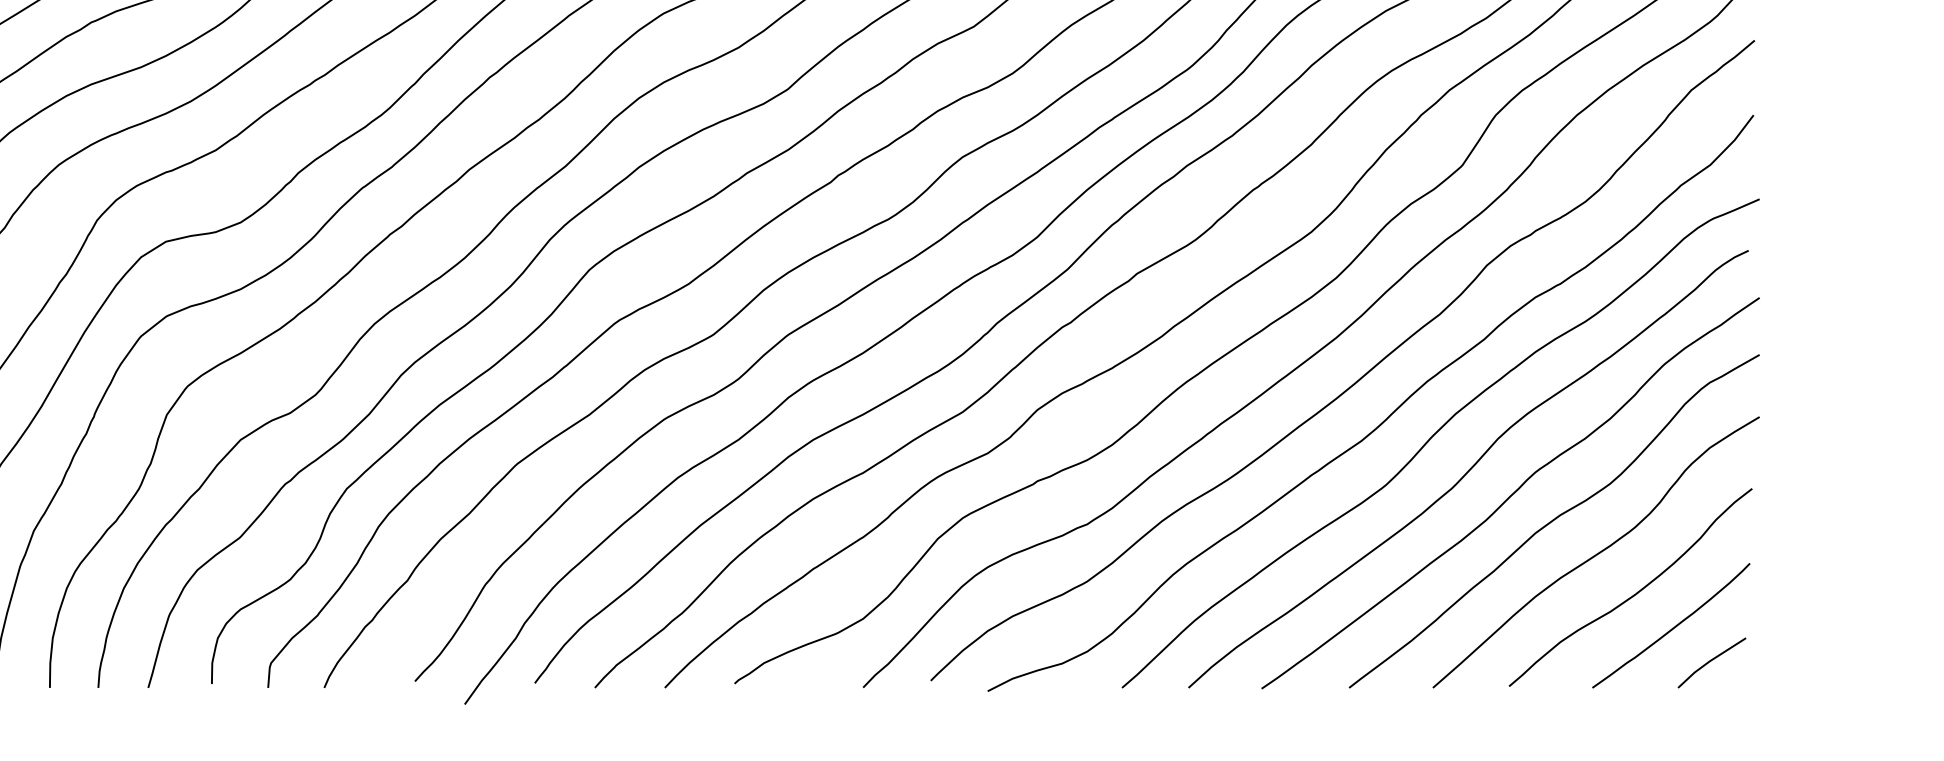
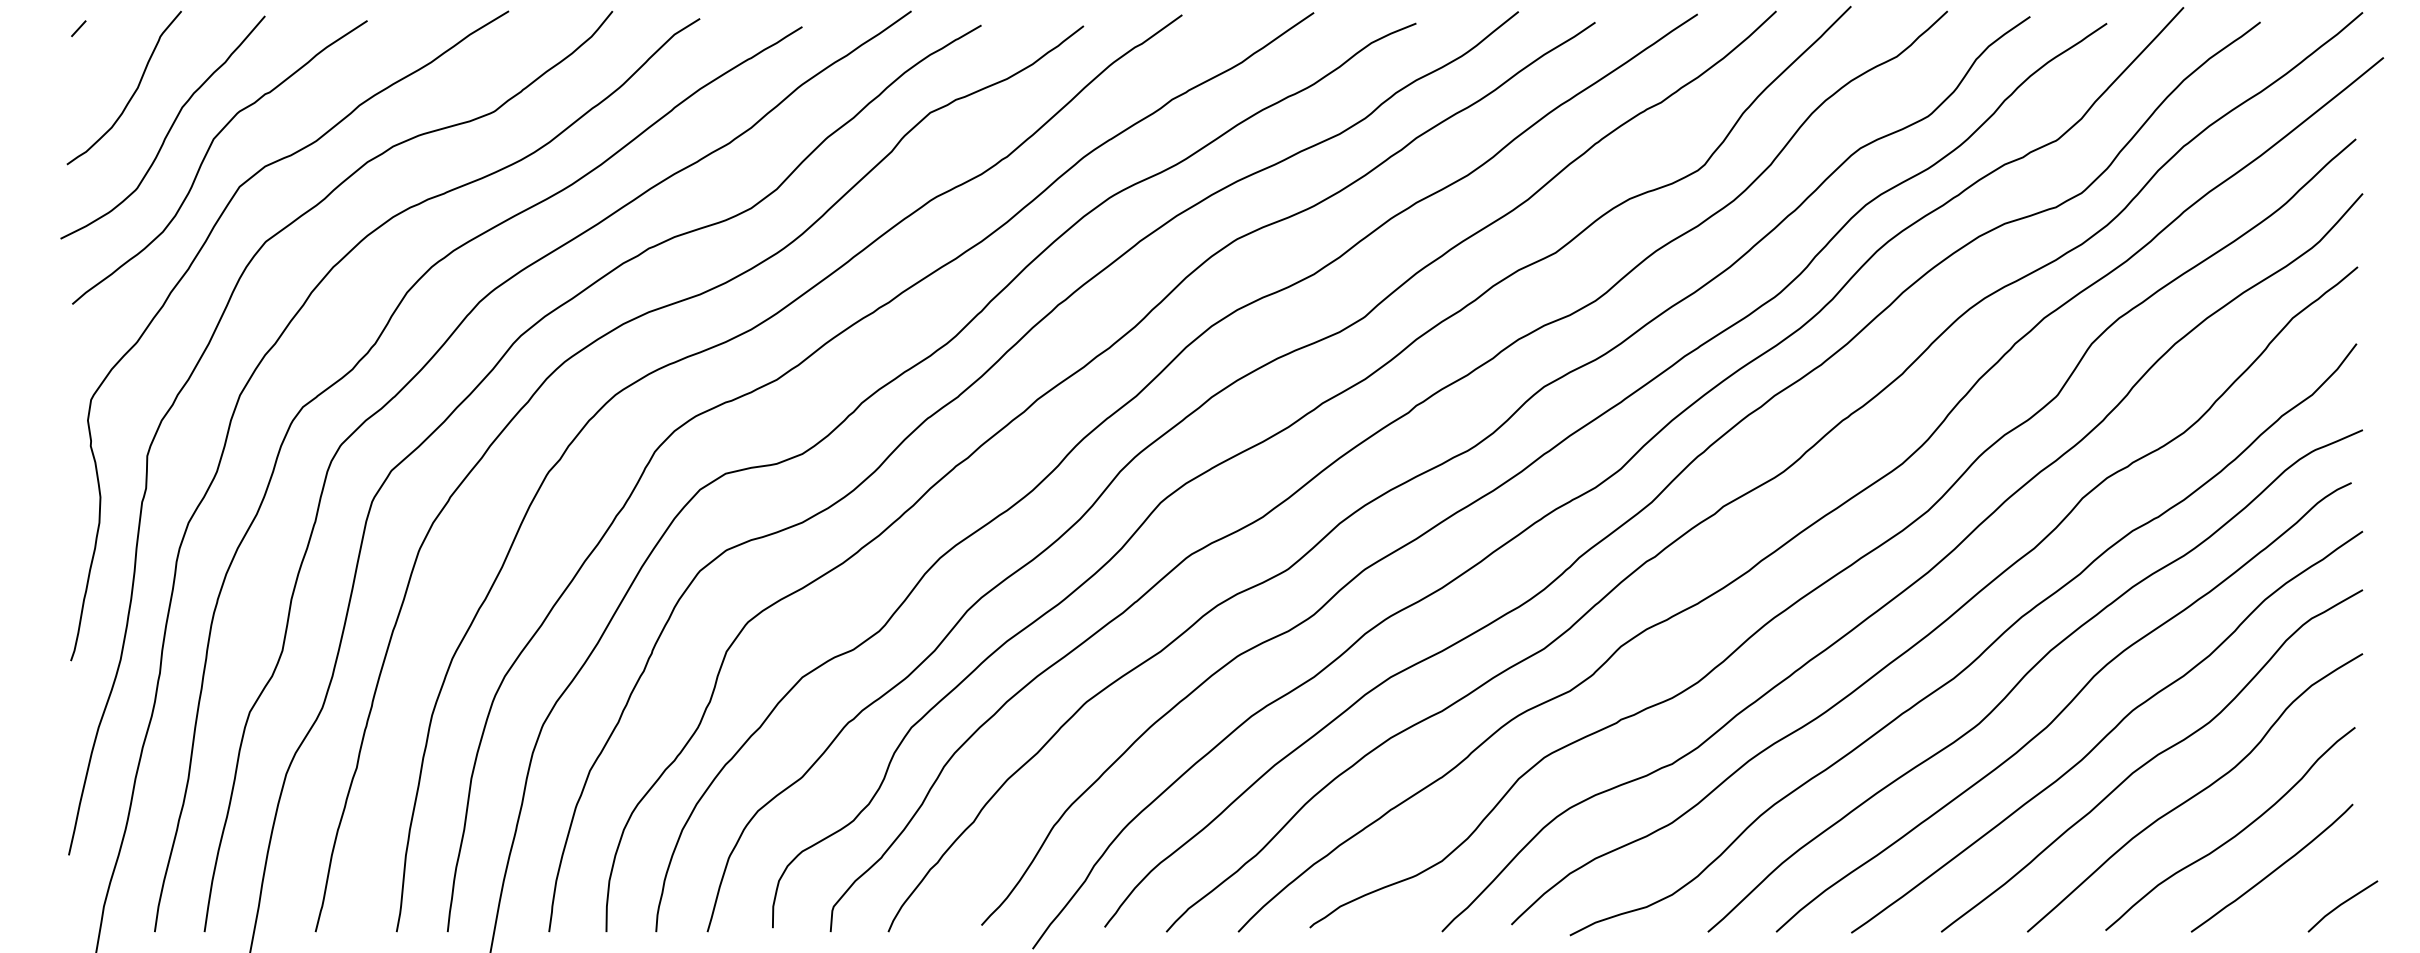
line: (1710, 662) -> (2341, 905), moved

